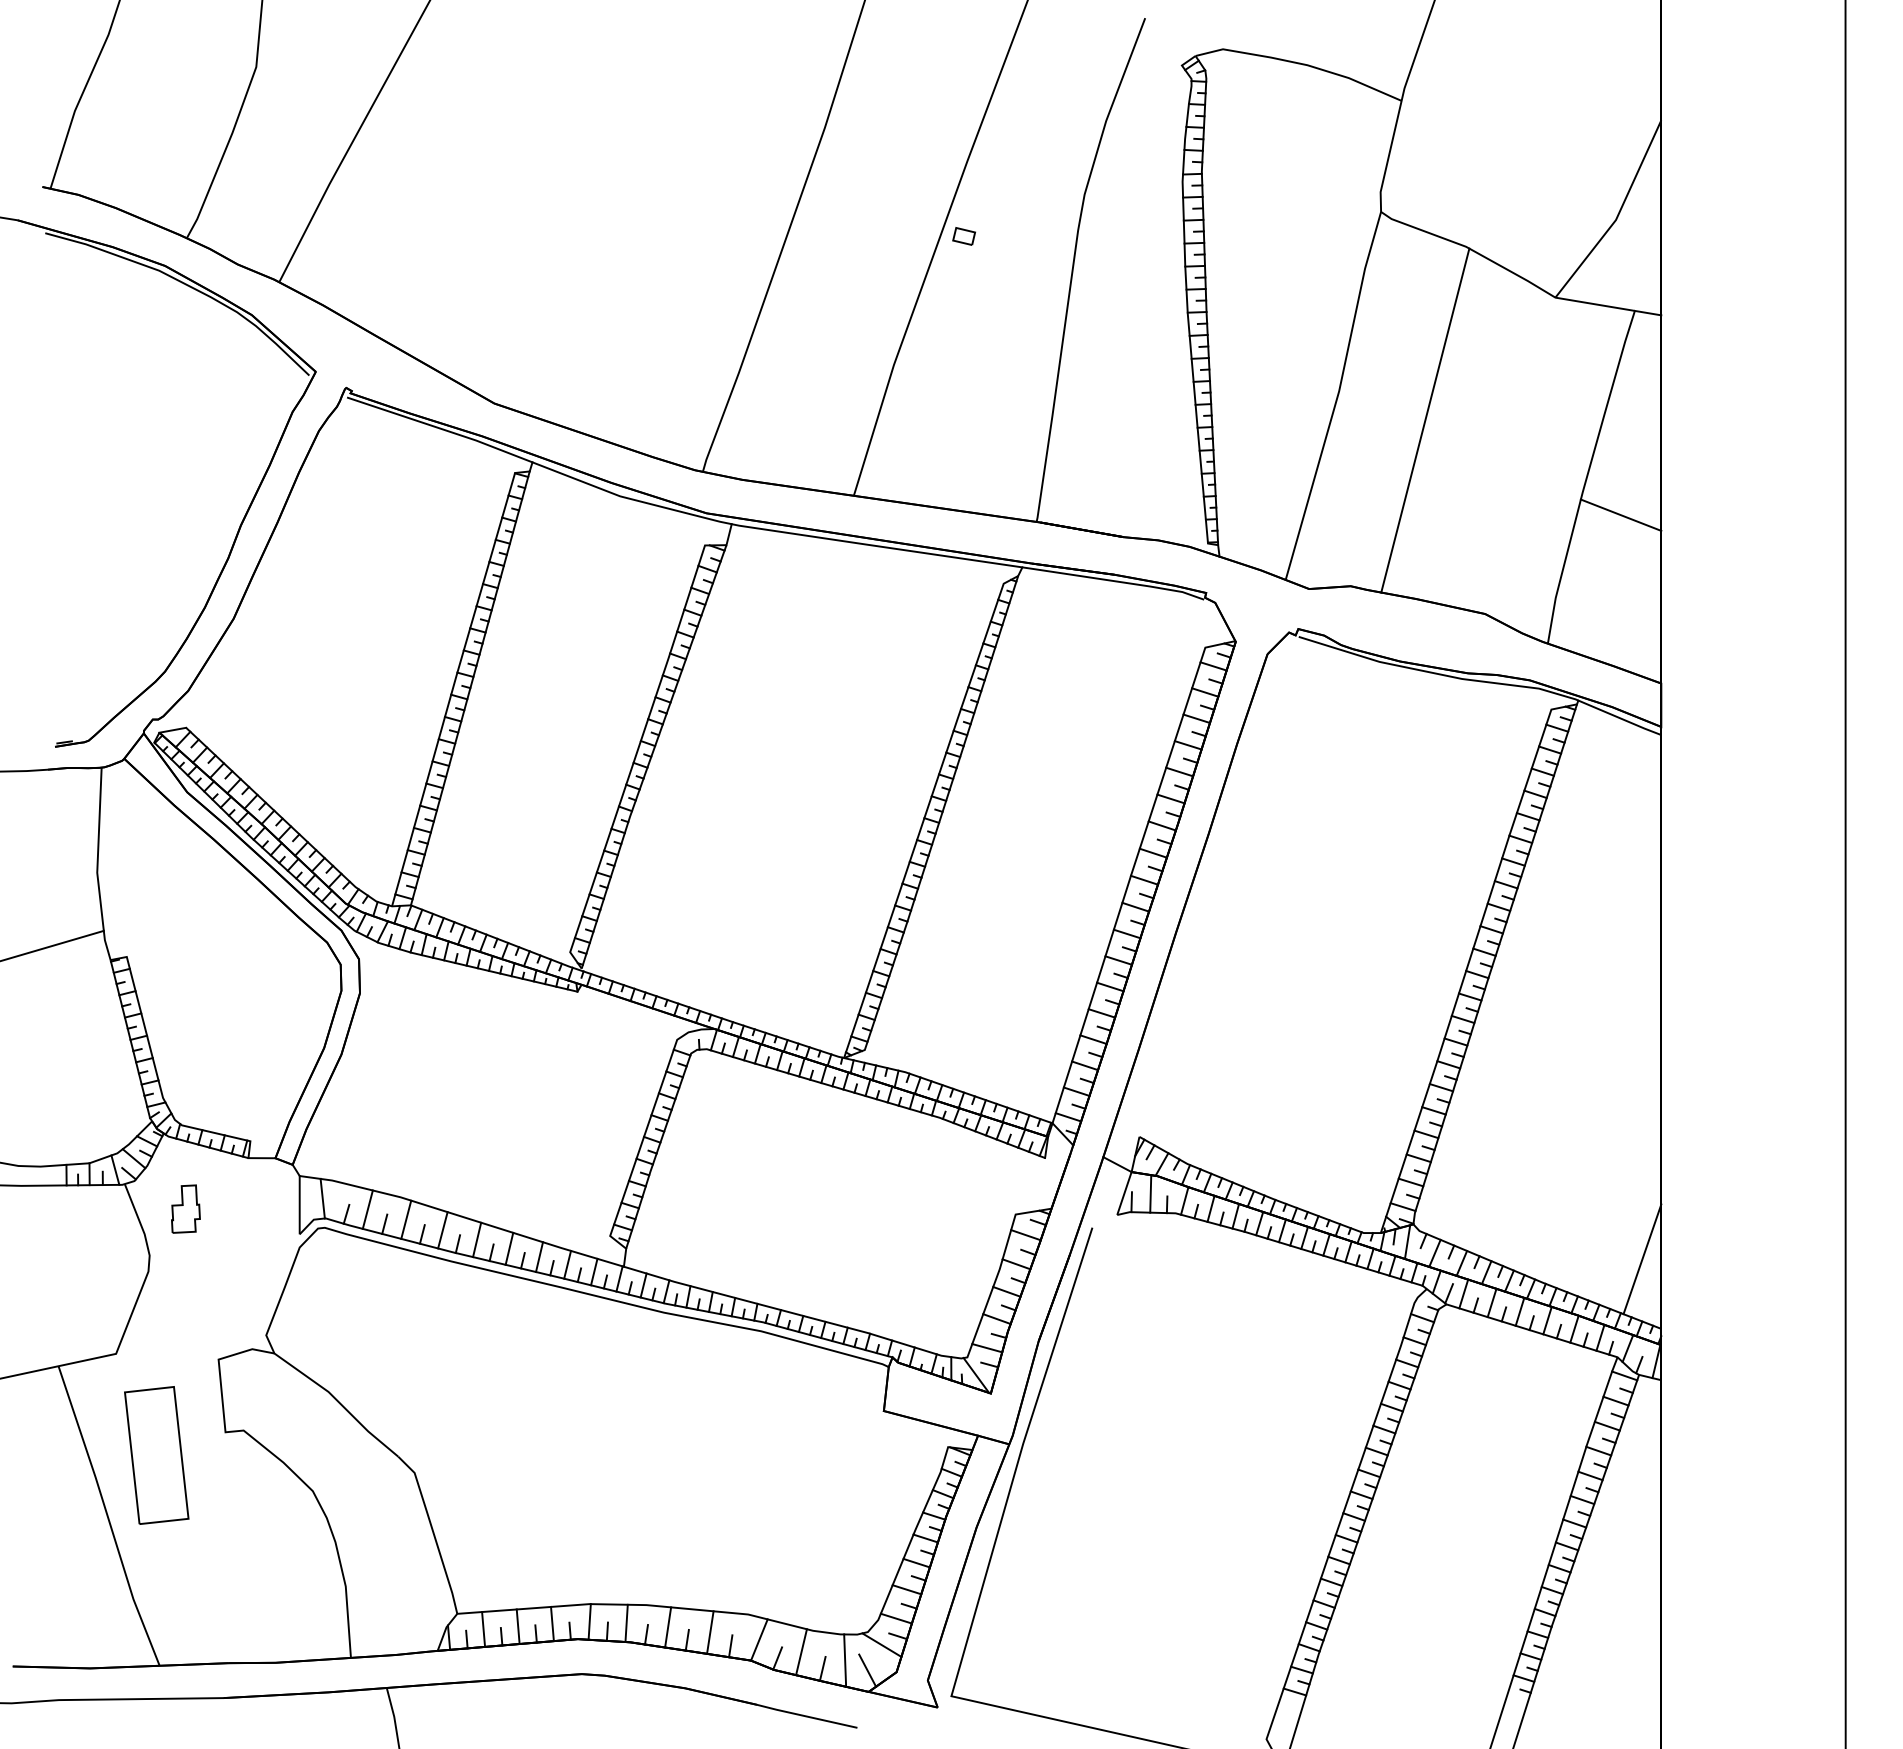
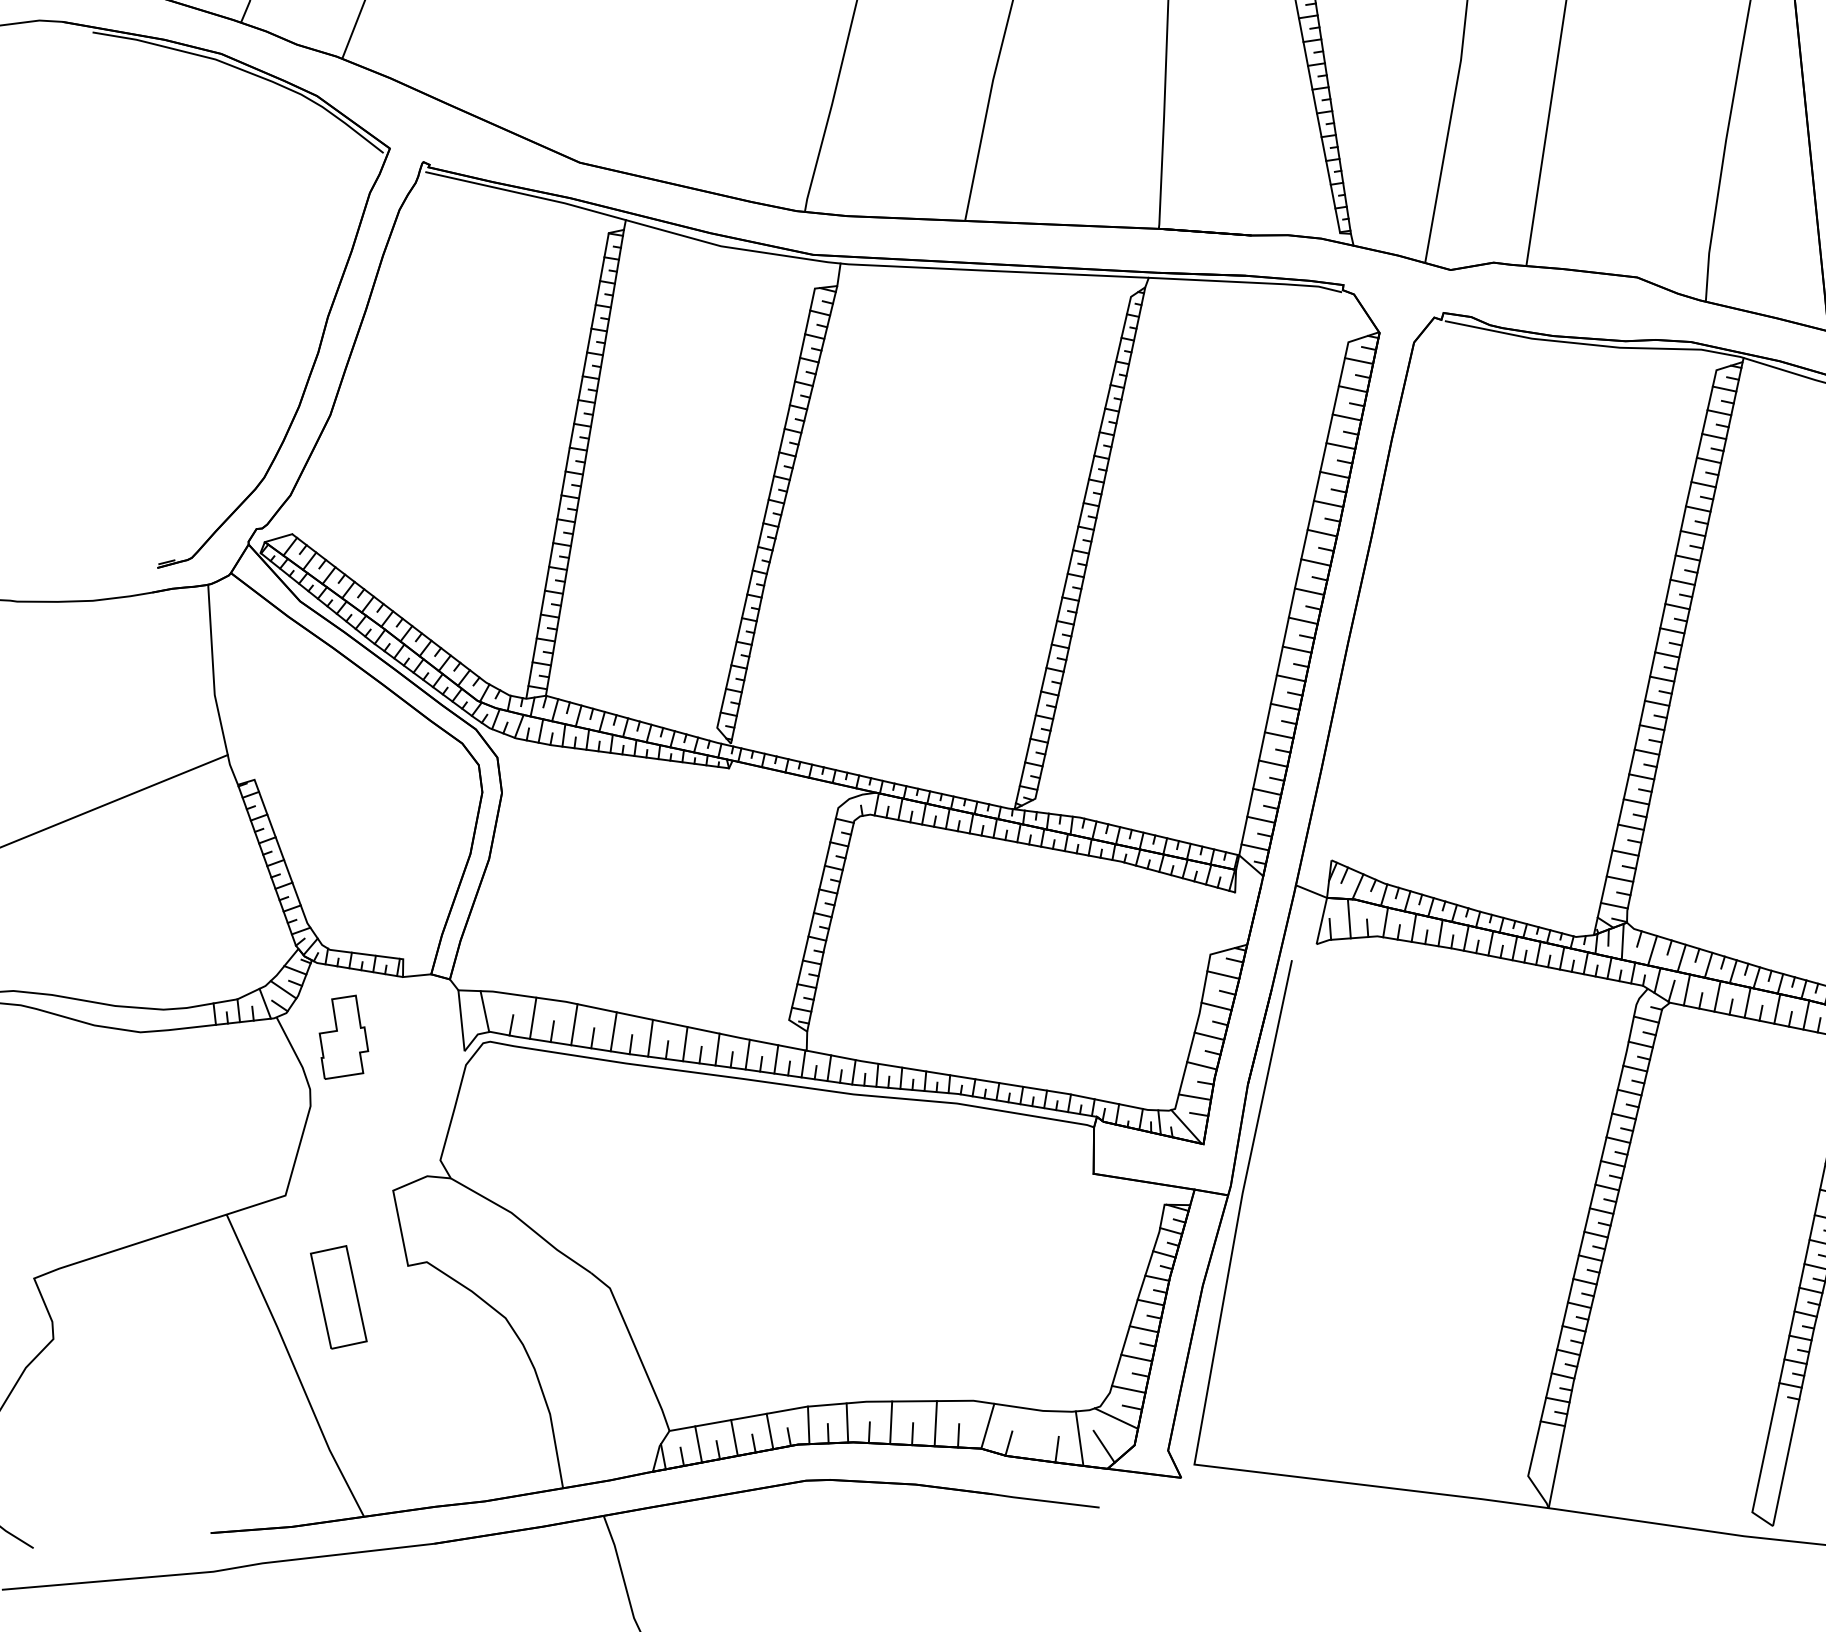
line: (1620, 514) -> (1767, 159), removed
part: (185, 1208) -> (342, 1036), size x1.6
part: (156, 1455) -> (338, 1297), size x0.7
line: (801, 1652) -> (1033, 1434), removed

